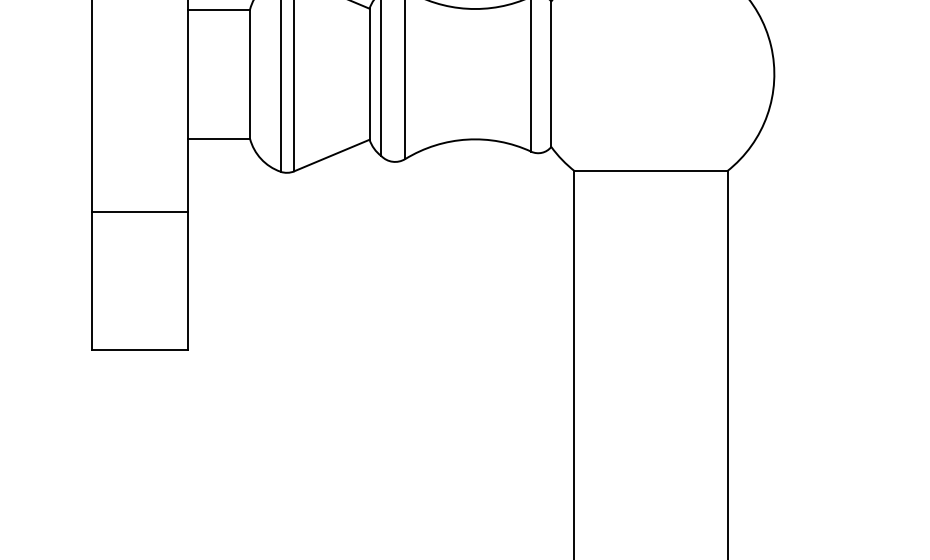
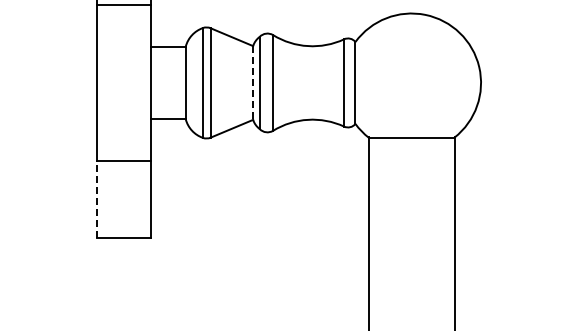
line: (370, 75) -> (253, 83), solid -> dashed
line: (91, 281) -> (96, 199), solid -> dashed

